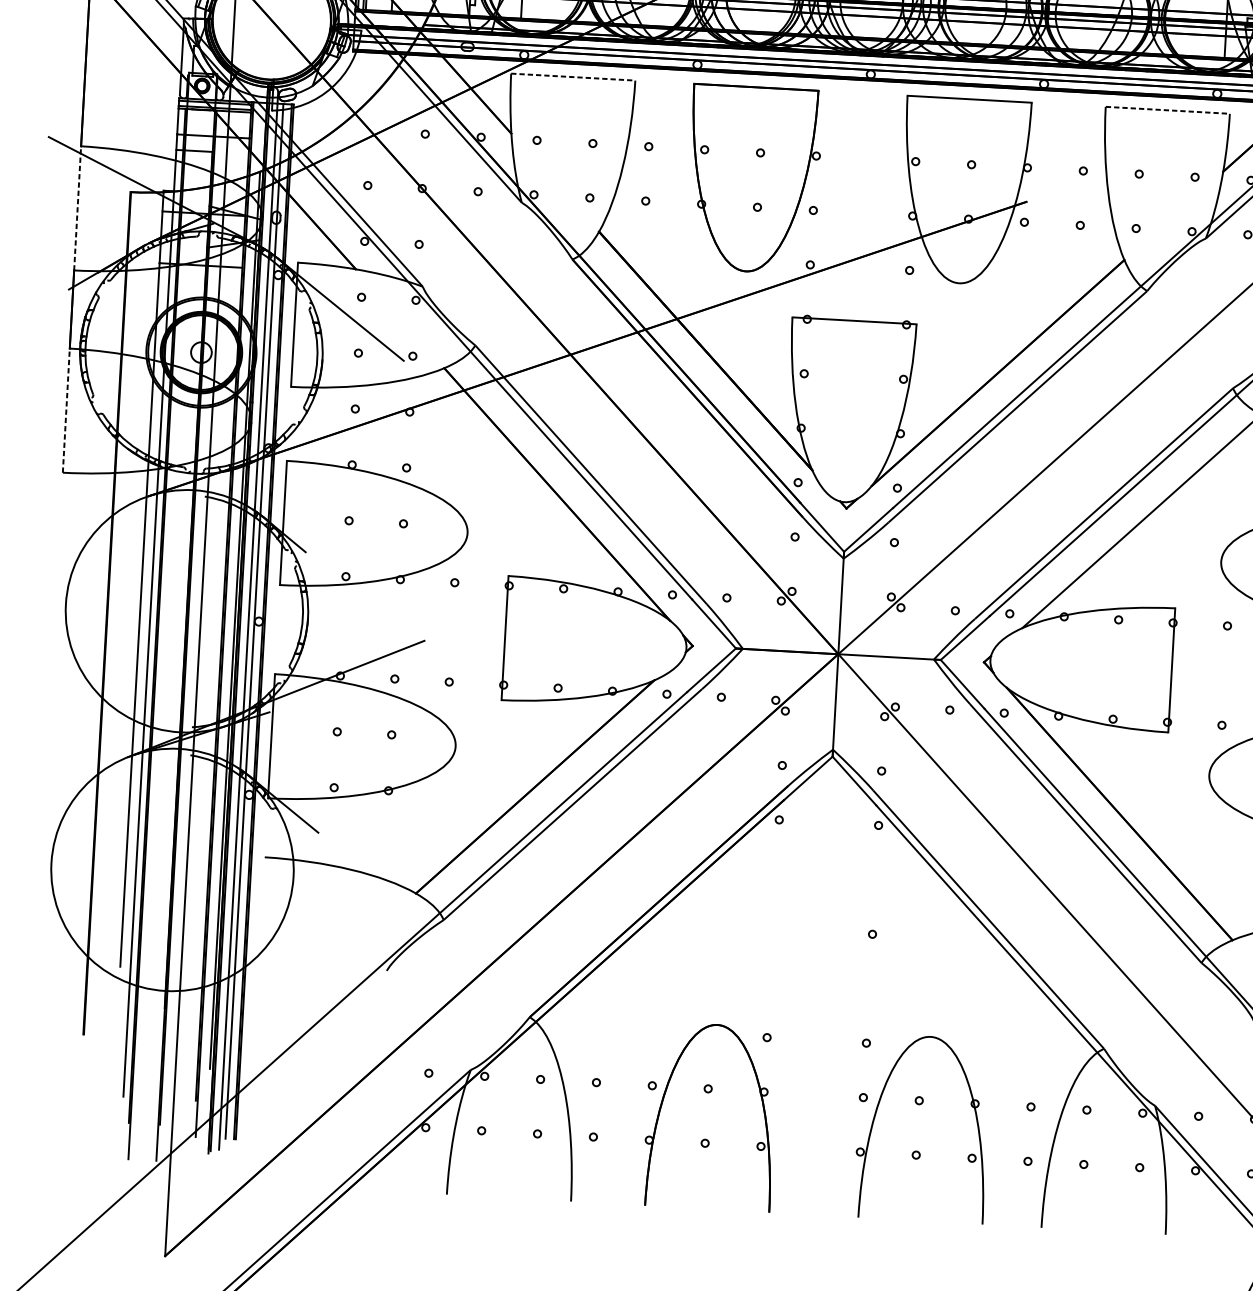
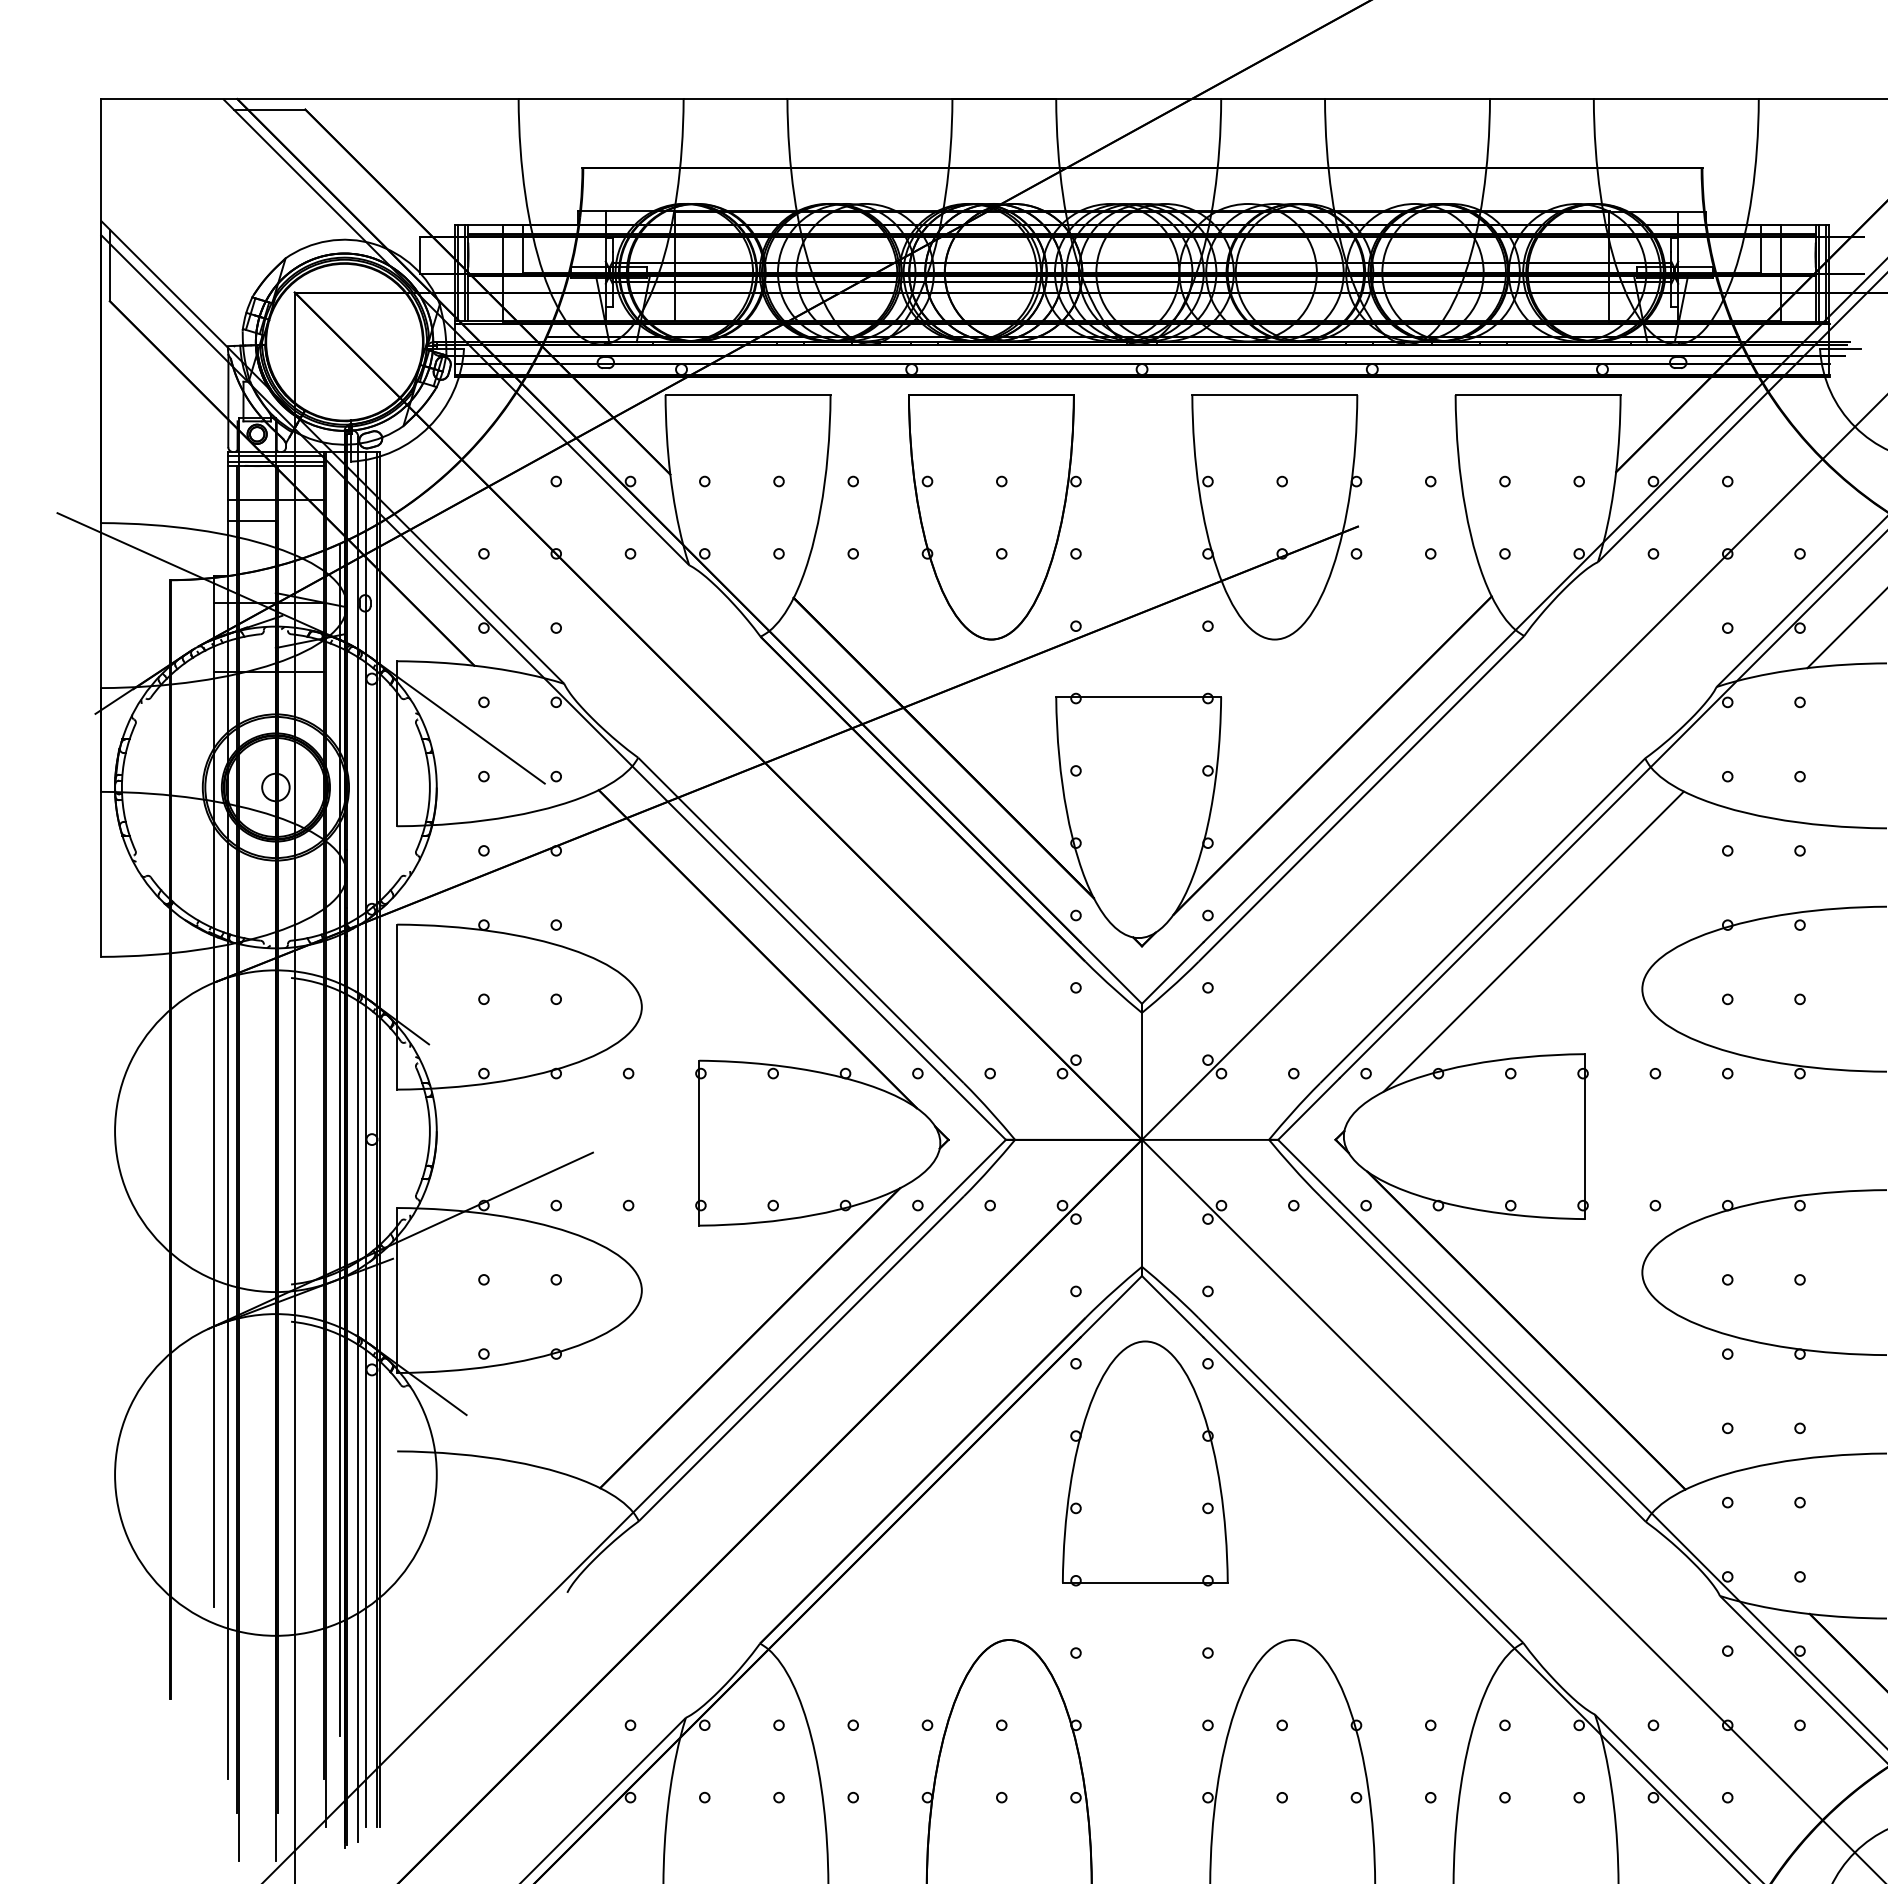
line: (573, 77) -> (748, 395), dashed -> solid
line: (1168, 109) -> (1538, 394), dashed -> solid
line: (77, 208) -> (101, 605), dashed -> solid
line: (66, 409) -> (101, 873), dashed -> solid
part: (827, 897) -> (1145, 1463), added

